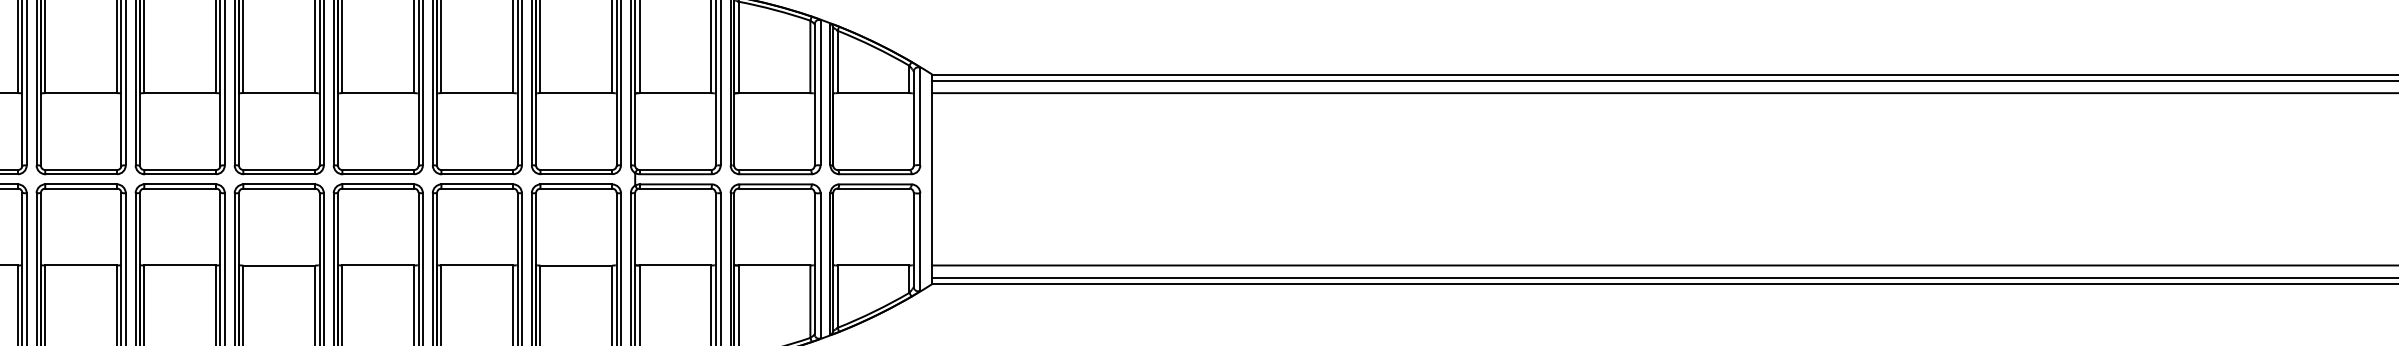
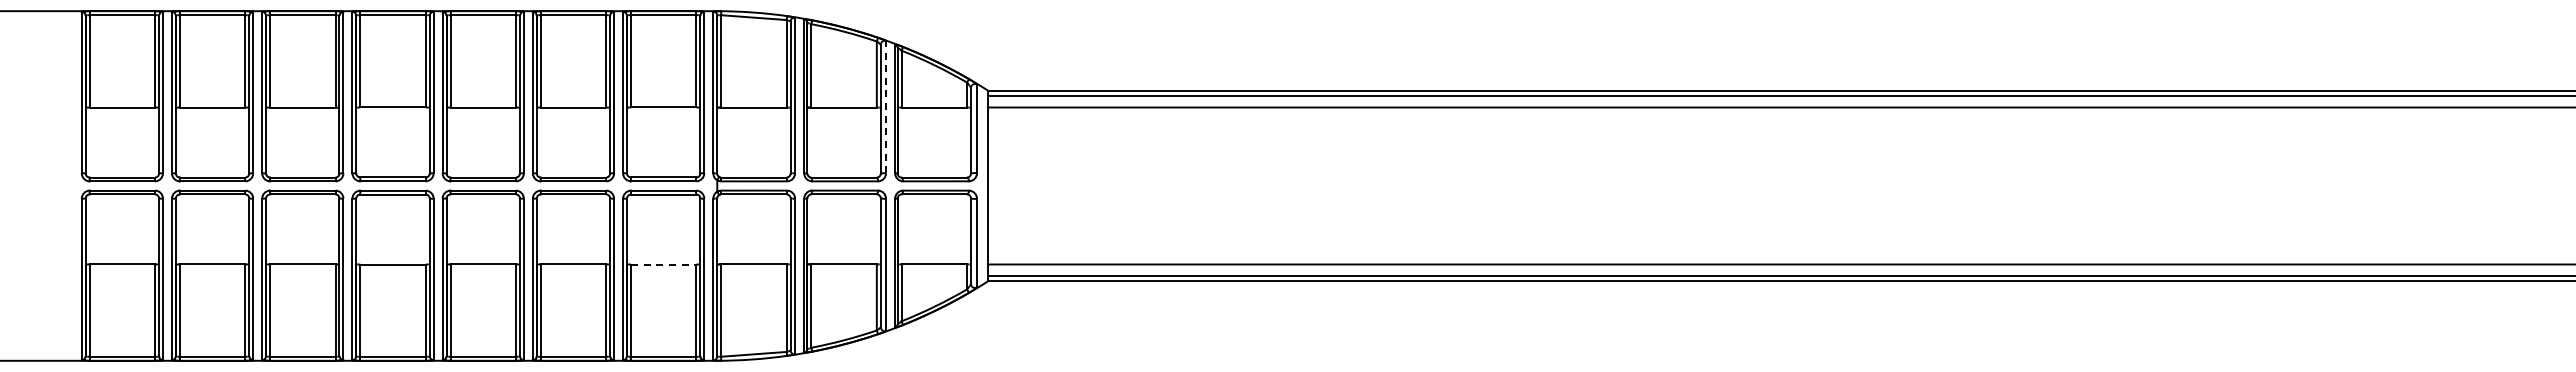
line: (820, 92) -> (886, 106), solid -> dashed
line: (576, 265) -> (663, 264), solid -> dashed

